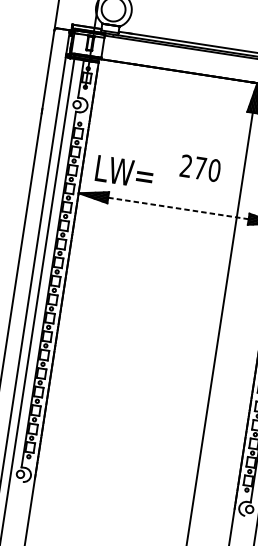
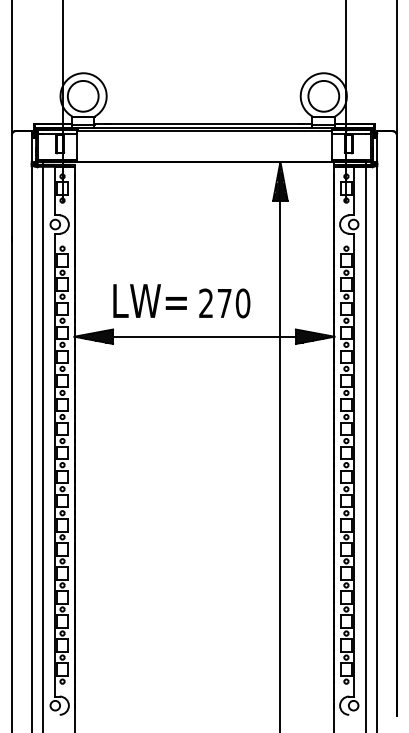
text: (200, 168) -> (224, 303), moved
text: (124, 171) -> (149, 300), moved
line: (178, 208) -> (204, 336), dashed -> solid

